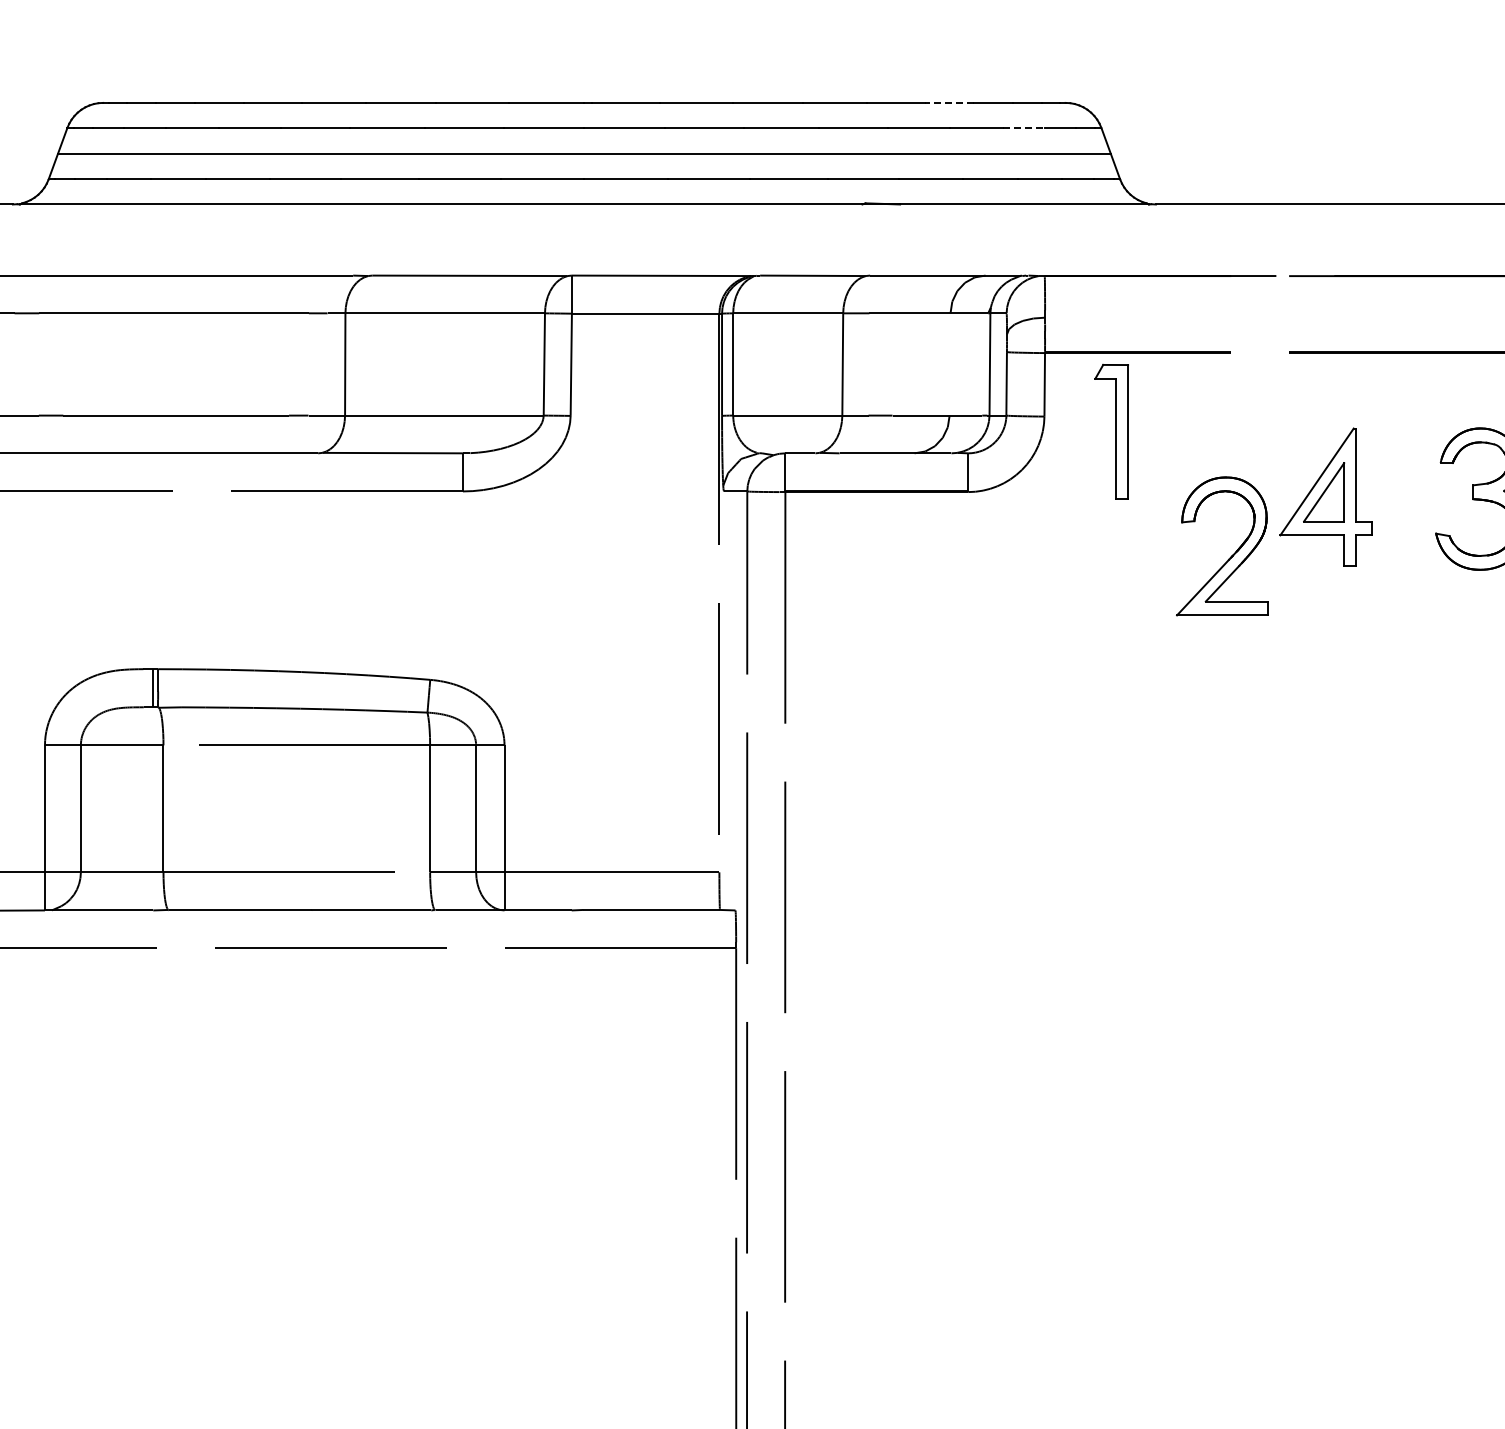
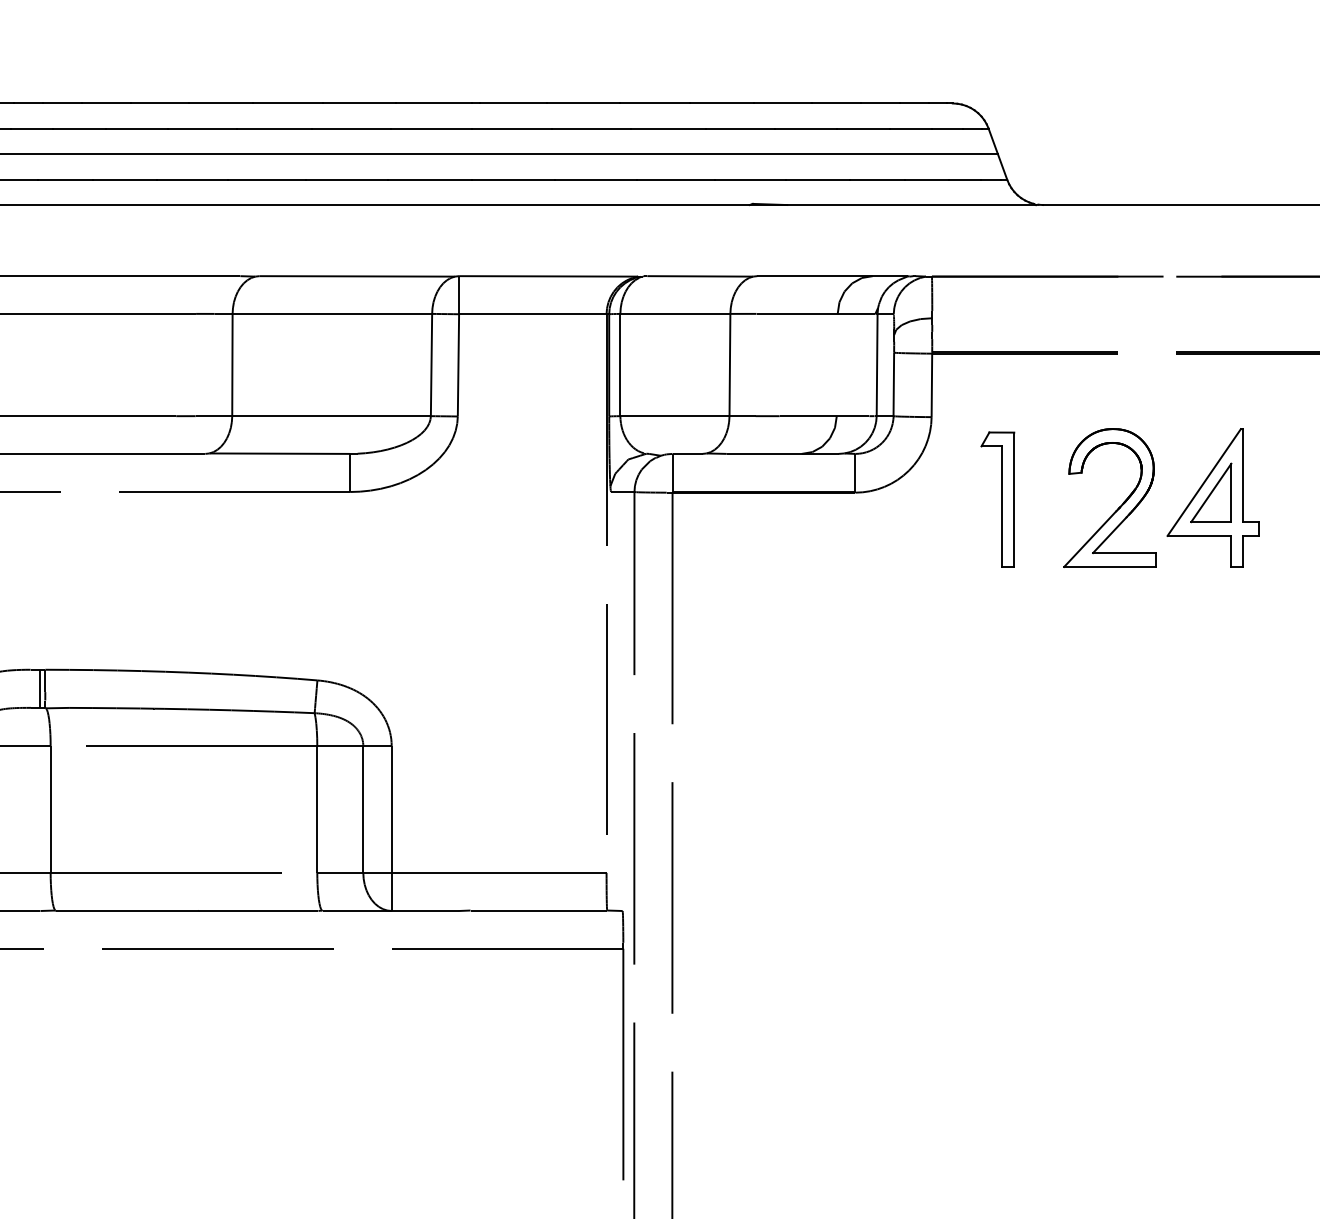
line: (949, 102) -> (836, 103), dashed -> solid
line: (1024, 127) -> (911, 128), dashed -> solid
part: (1111, 431) -> (997, 499), moved
part: (1231, 555) -> (1118, 507), moved

